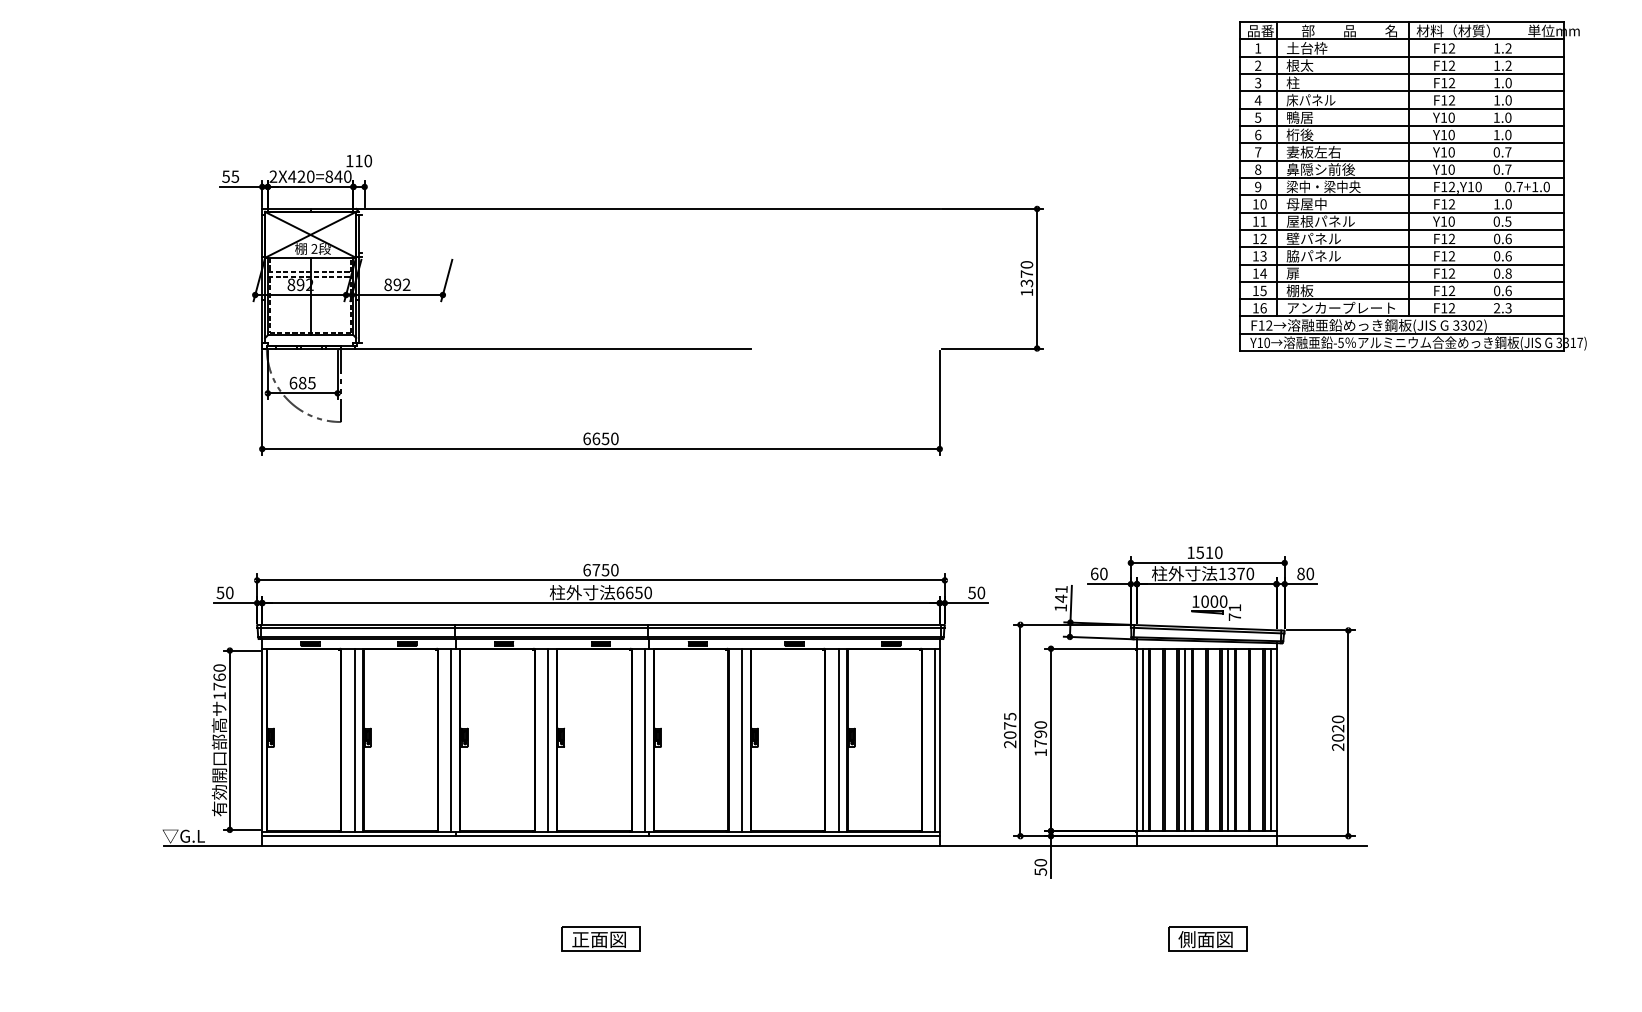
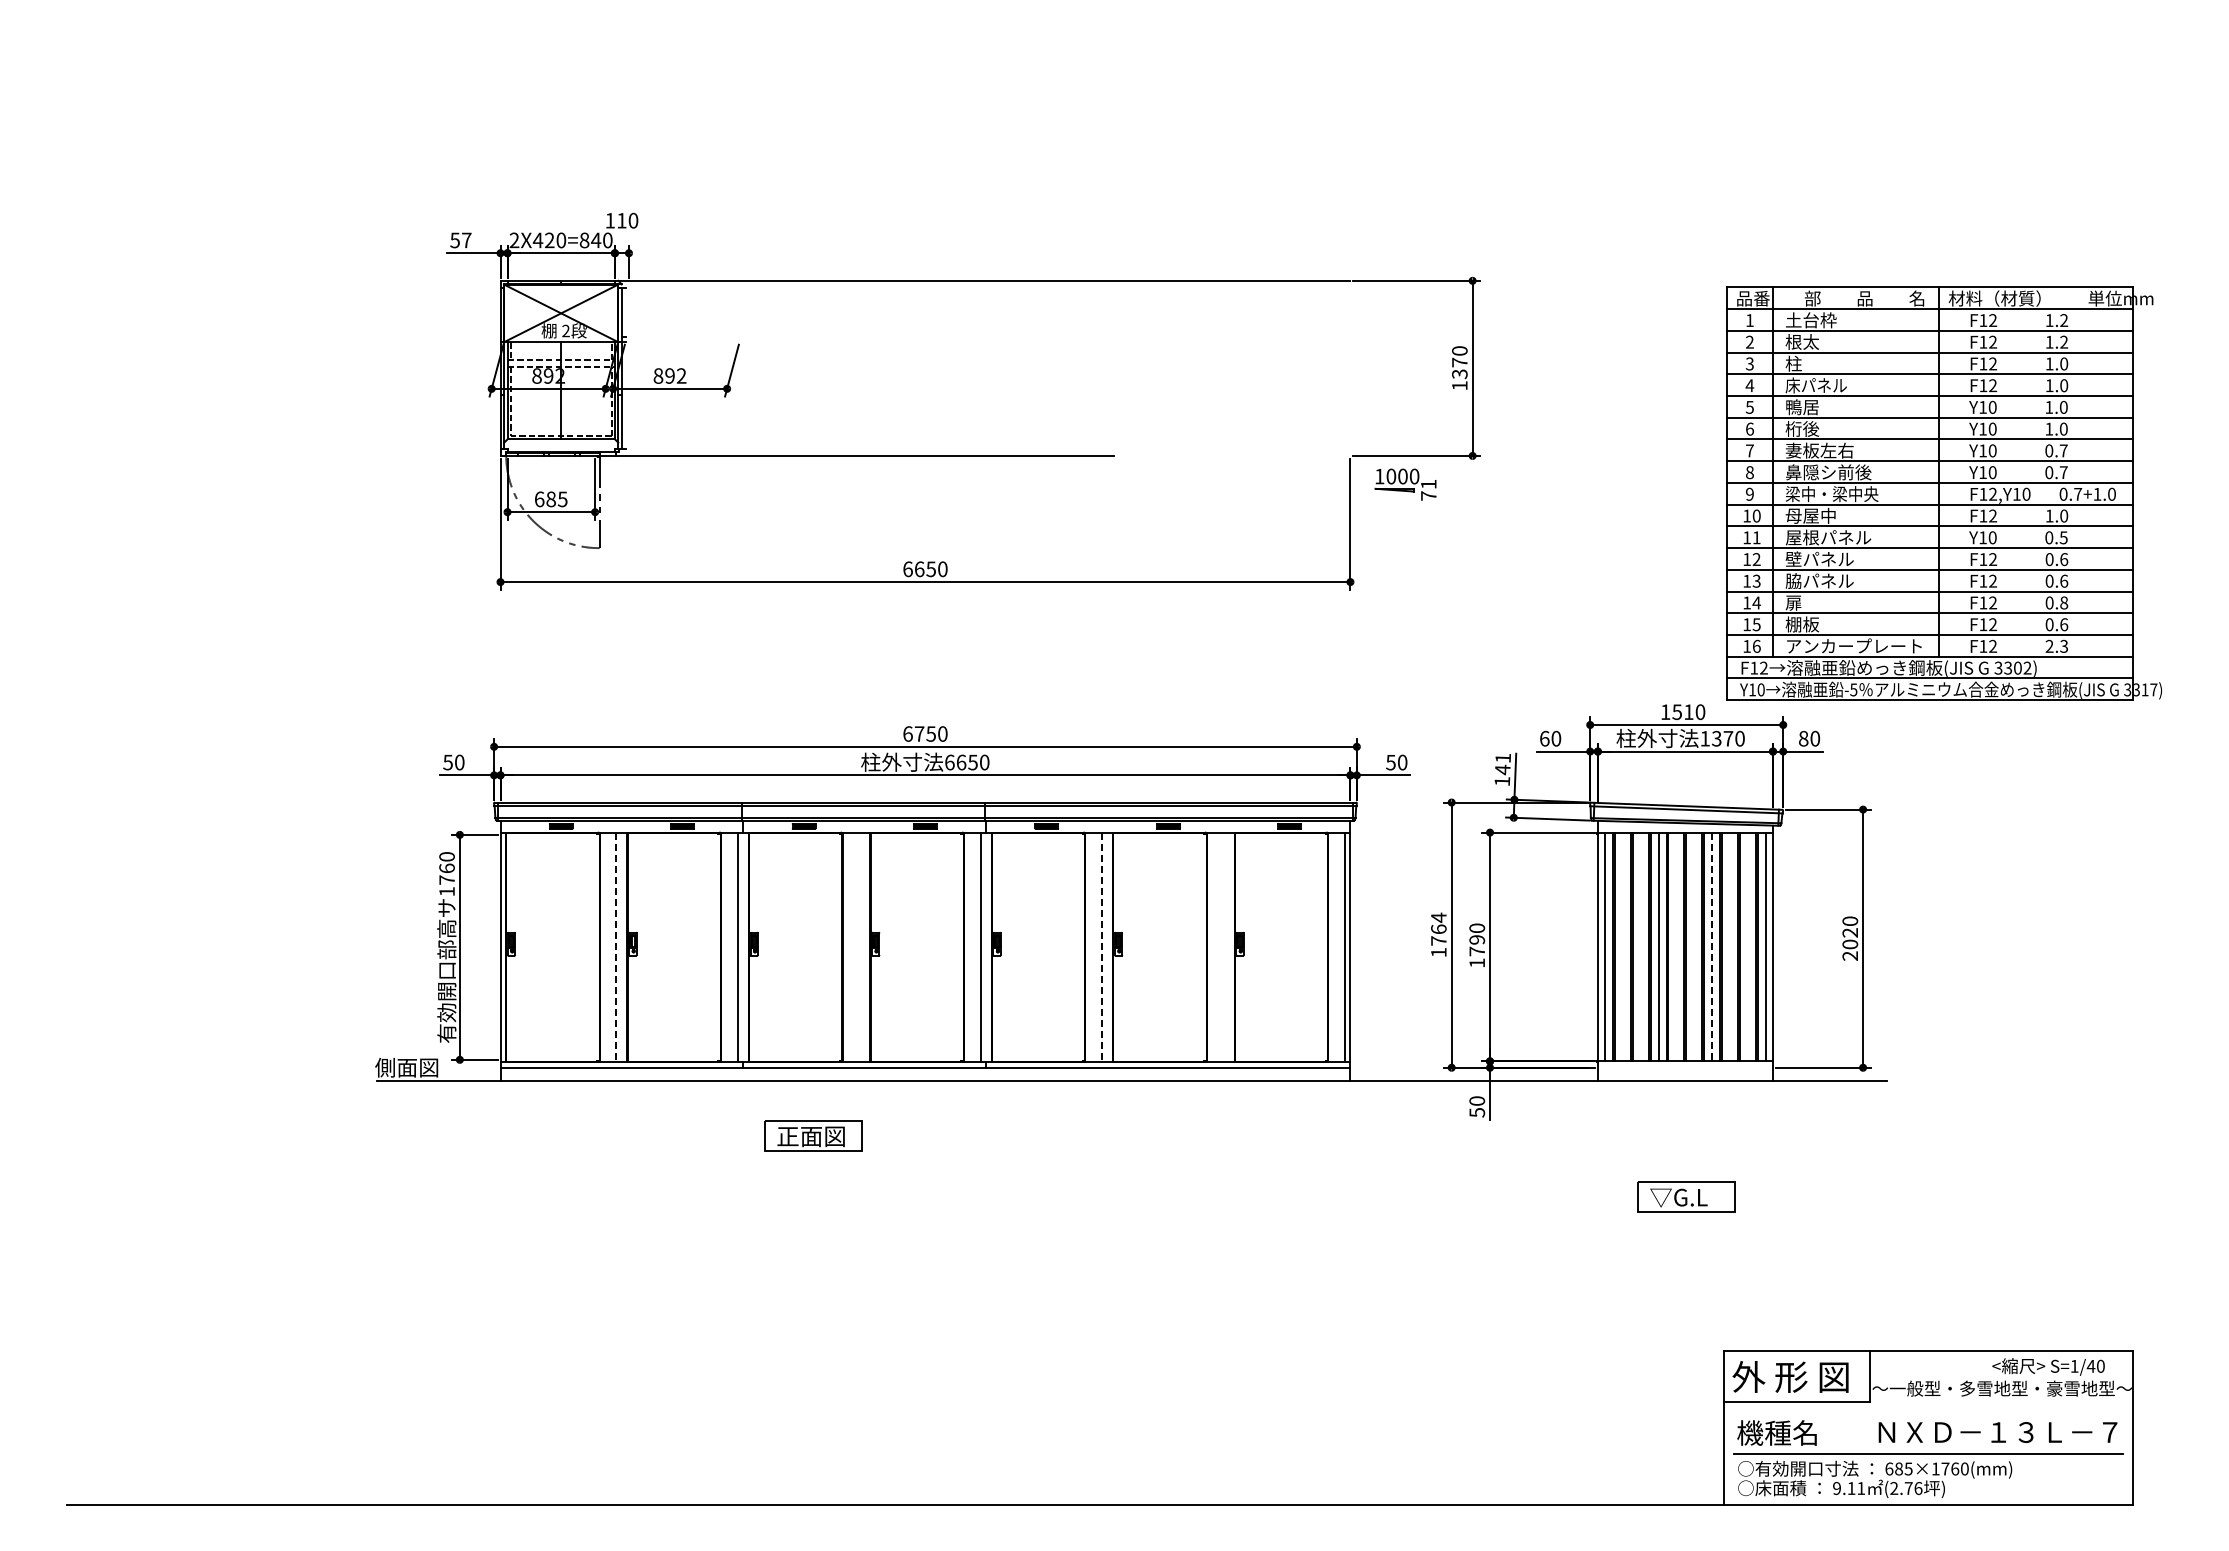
text: (235, 176) -> (466, 240), 55 -> 57
part: (1413, 186) -> (1944, 493), moved
part: (1216, 608) -> (1405, 484), moved
text: (1009, 729) -> (1438, 934), 2075 -> 1764
line: (354, 740) -> (616, 947), solid -> dashed
line: (548, 740) -> (859, 947), removed
line: (742, 740) -> (1102, 947), solid -> dashed
line: (838, 740) -> (1223, 947), removed
line: (1228, 740) -> (1712, 947), solid -> dashed
text: (187, 835) -> (406, 1067), ▽G.L -> 側面図
line: (1206, 835) -> (1684, 1067), removed
part: (601, 938) -> (813, 1135), moved
text: (1205, 939) -> (1683, 1197), 側面図 -> ▽G.L

